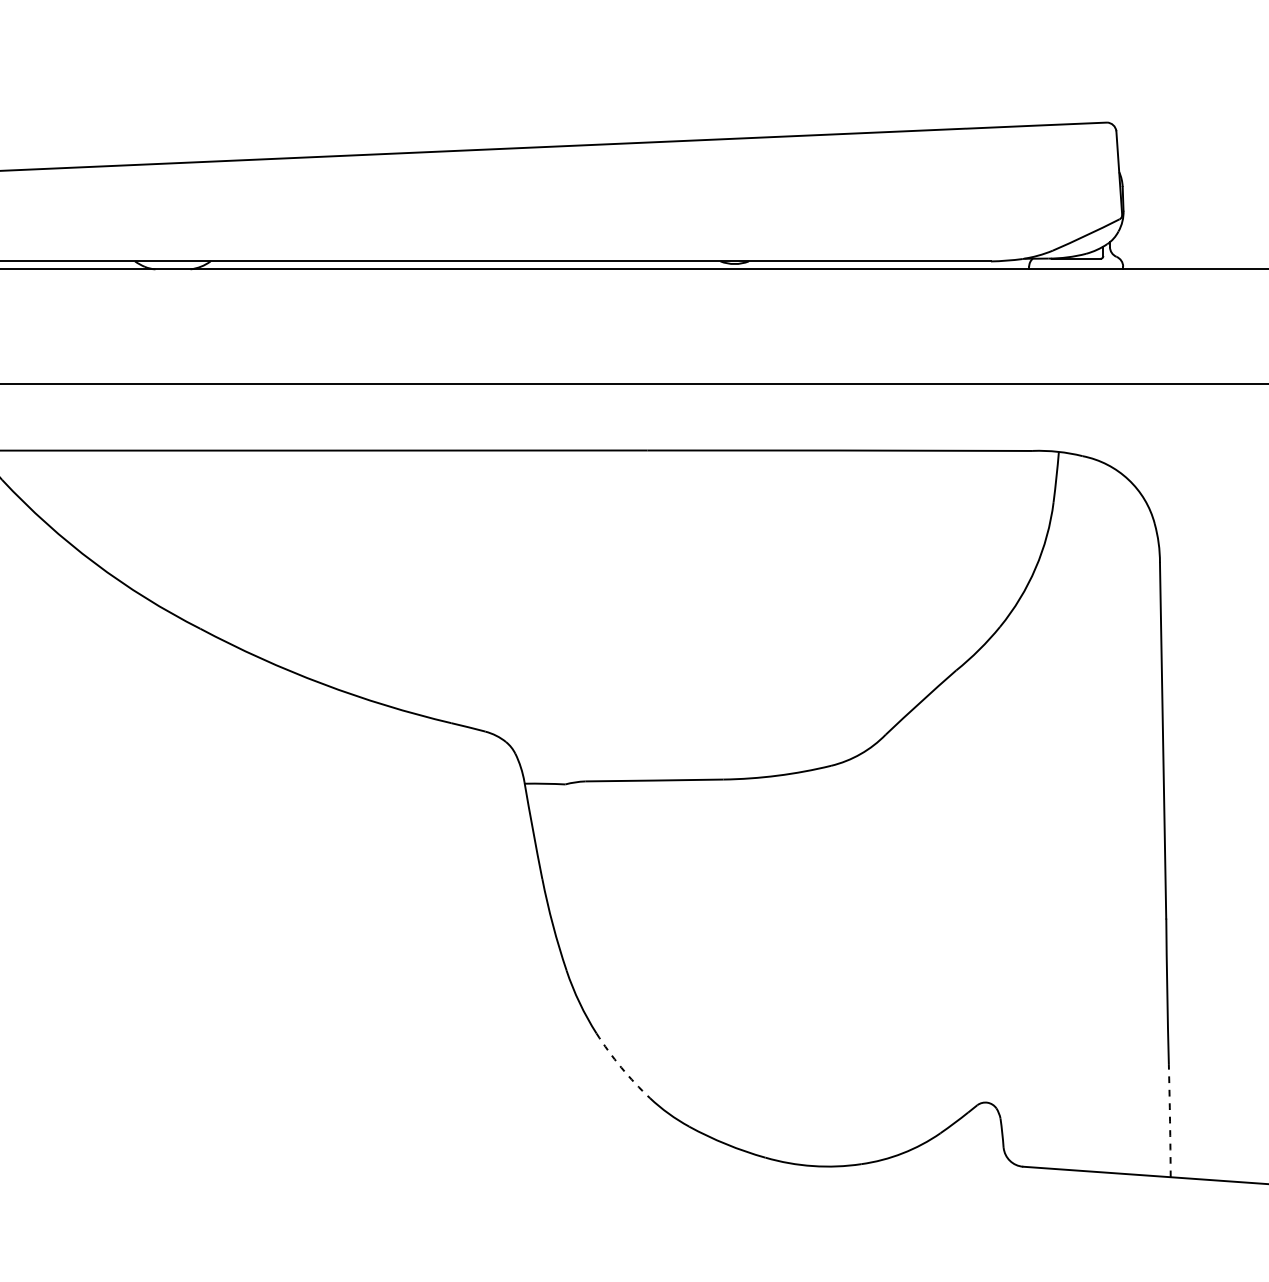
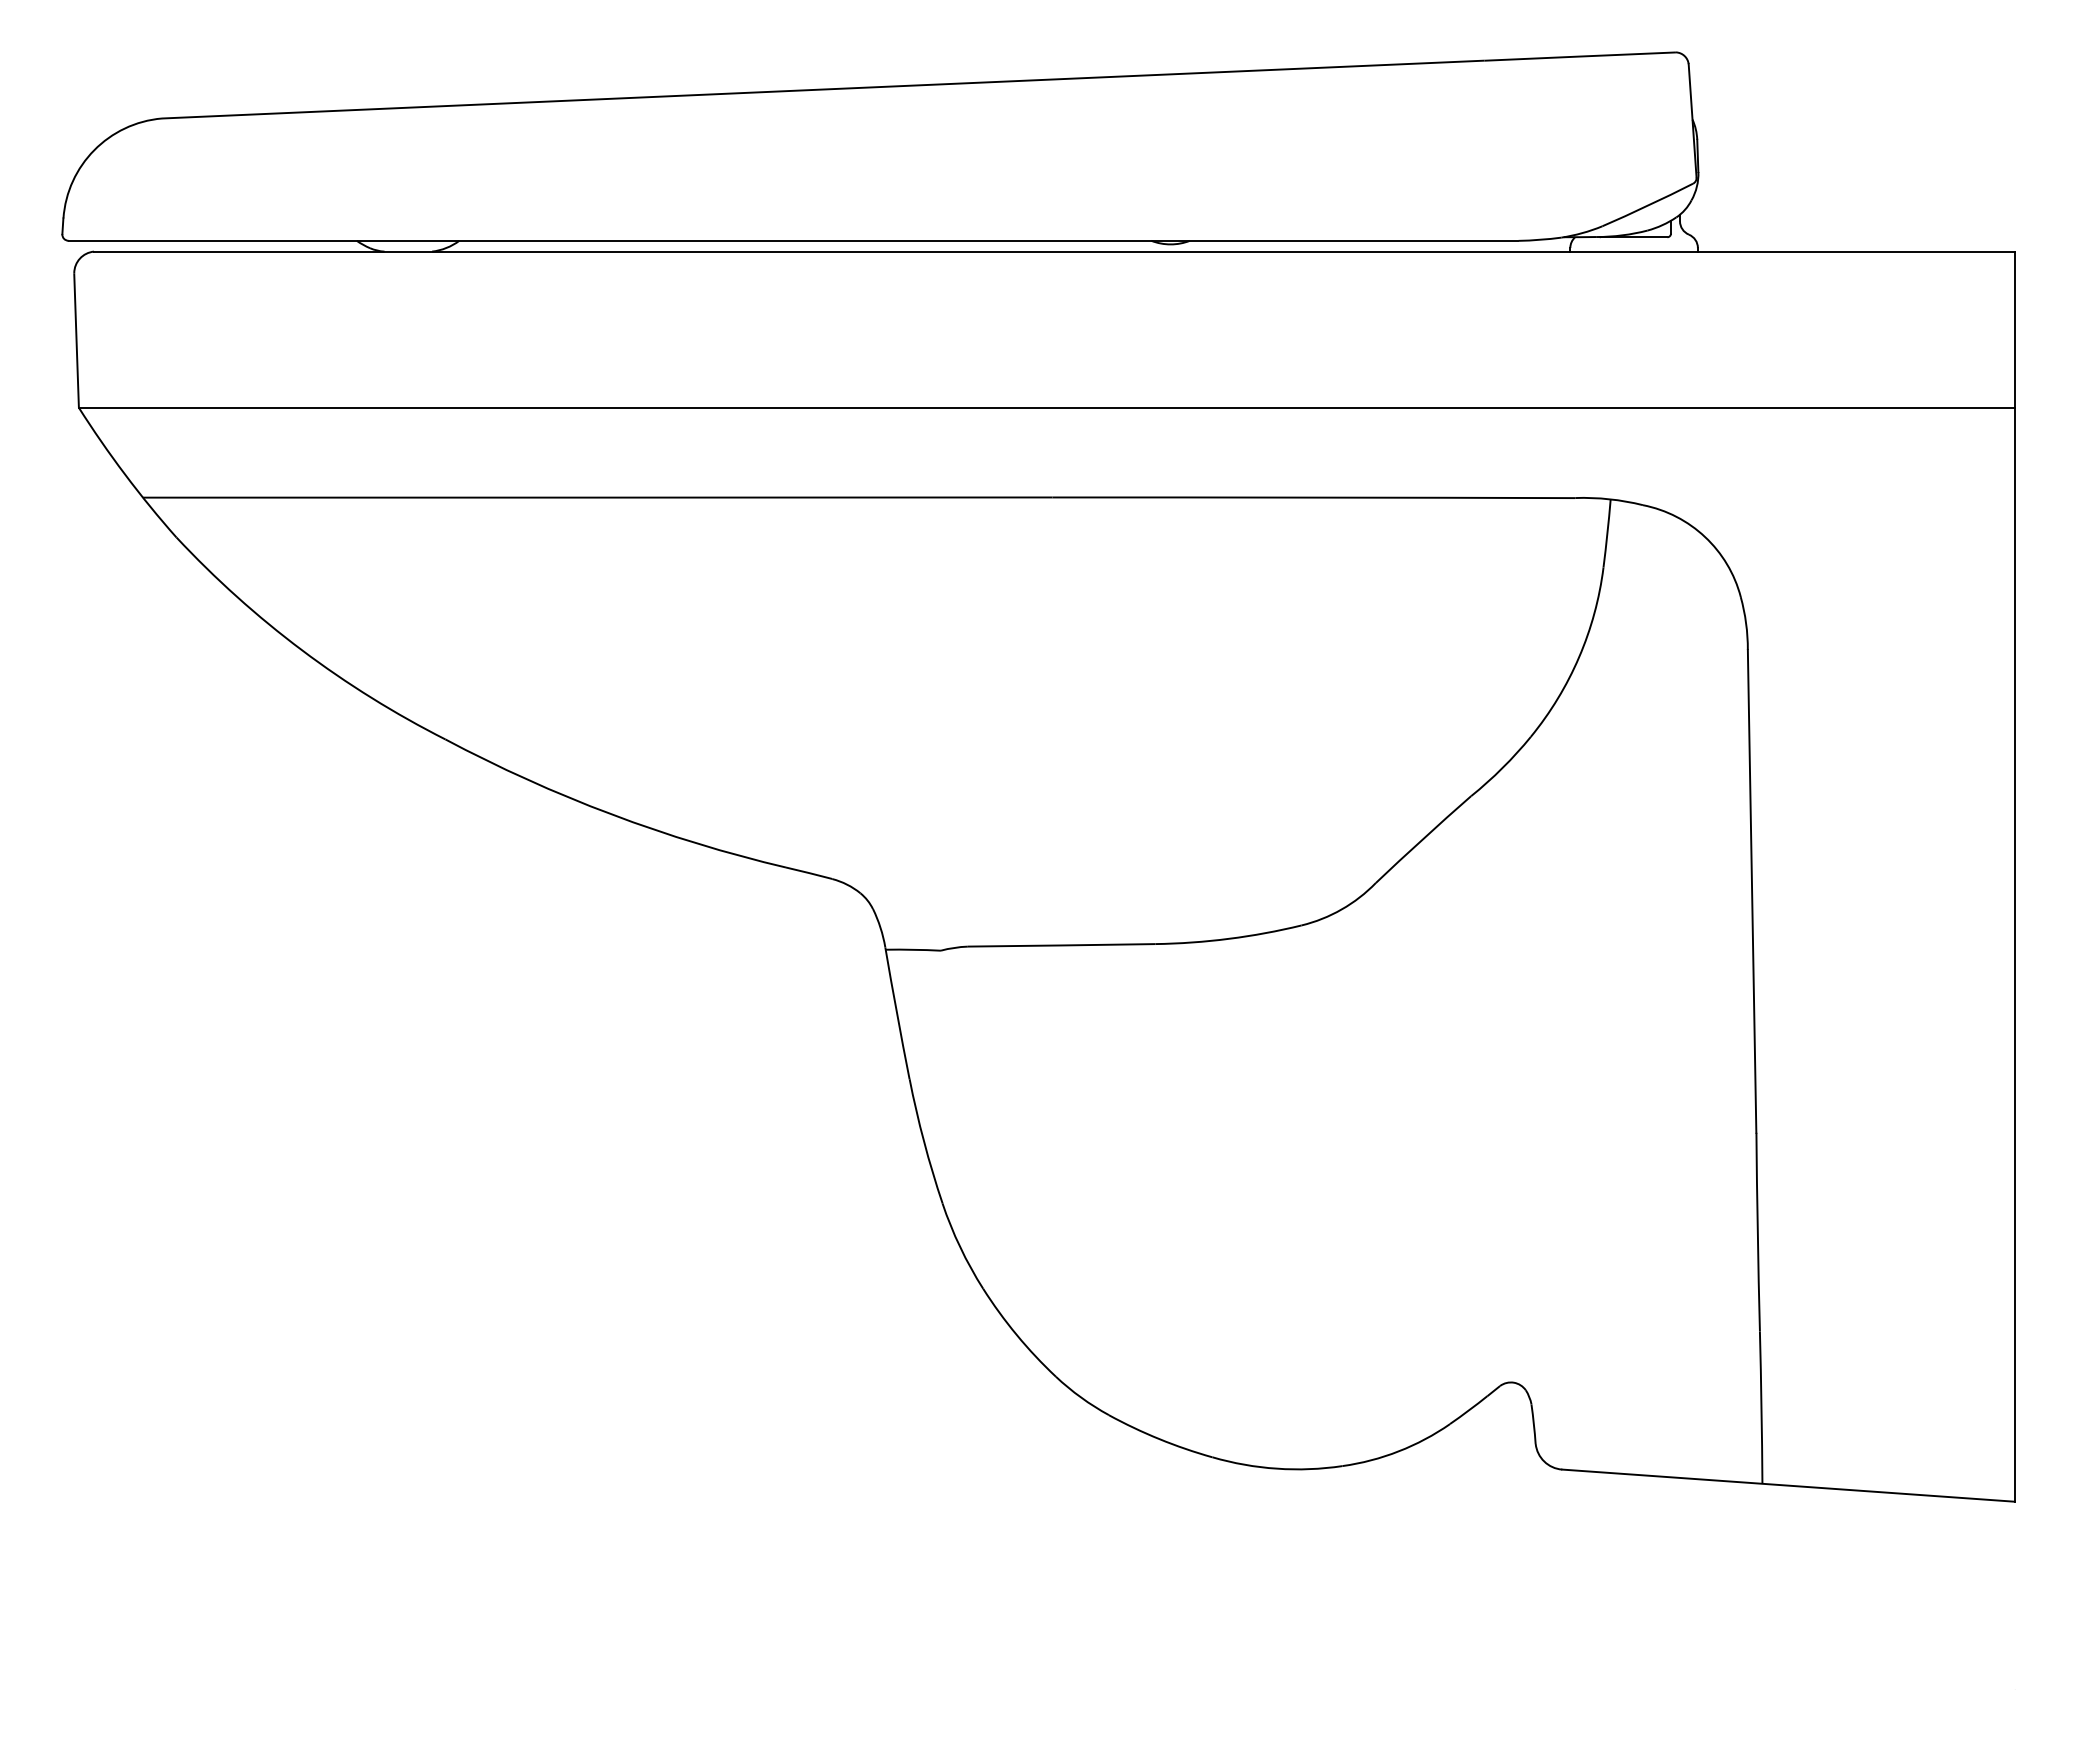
arc: (621, 1067) -> (1016, 1335), dashed -> solid
arc: (1170, 1121) -> (1761, 1407), dashed -> solid

